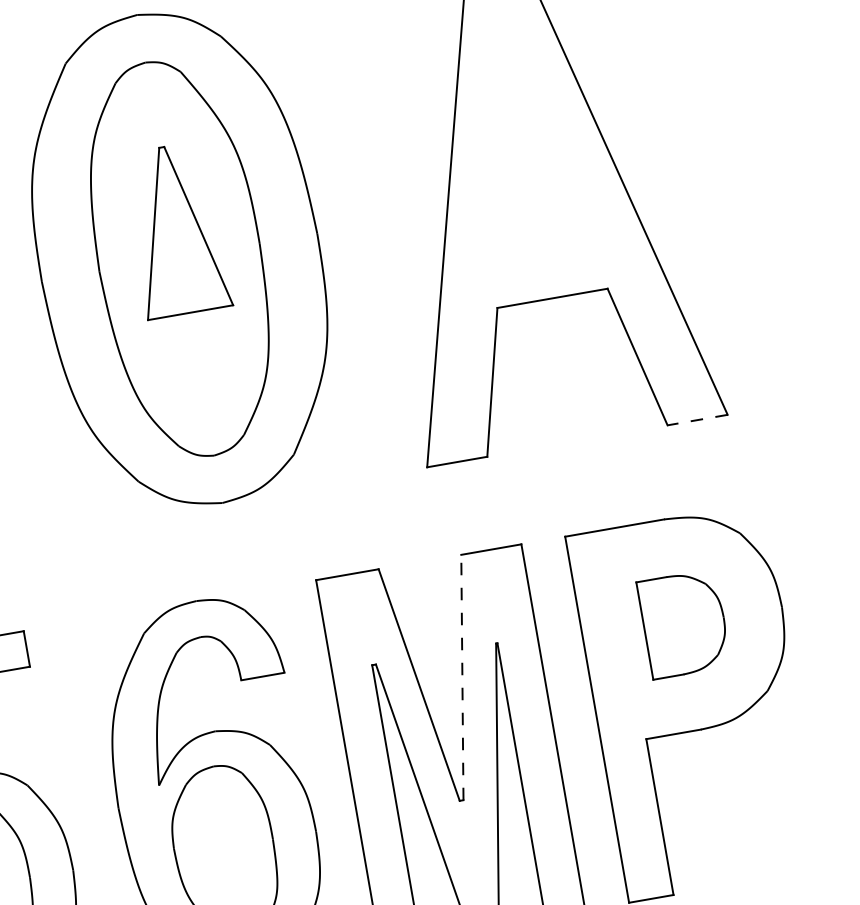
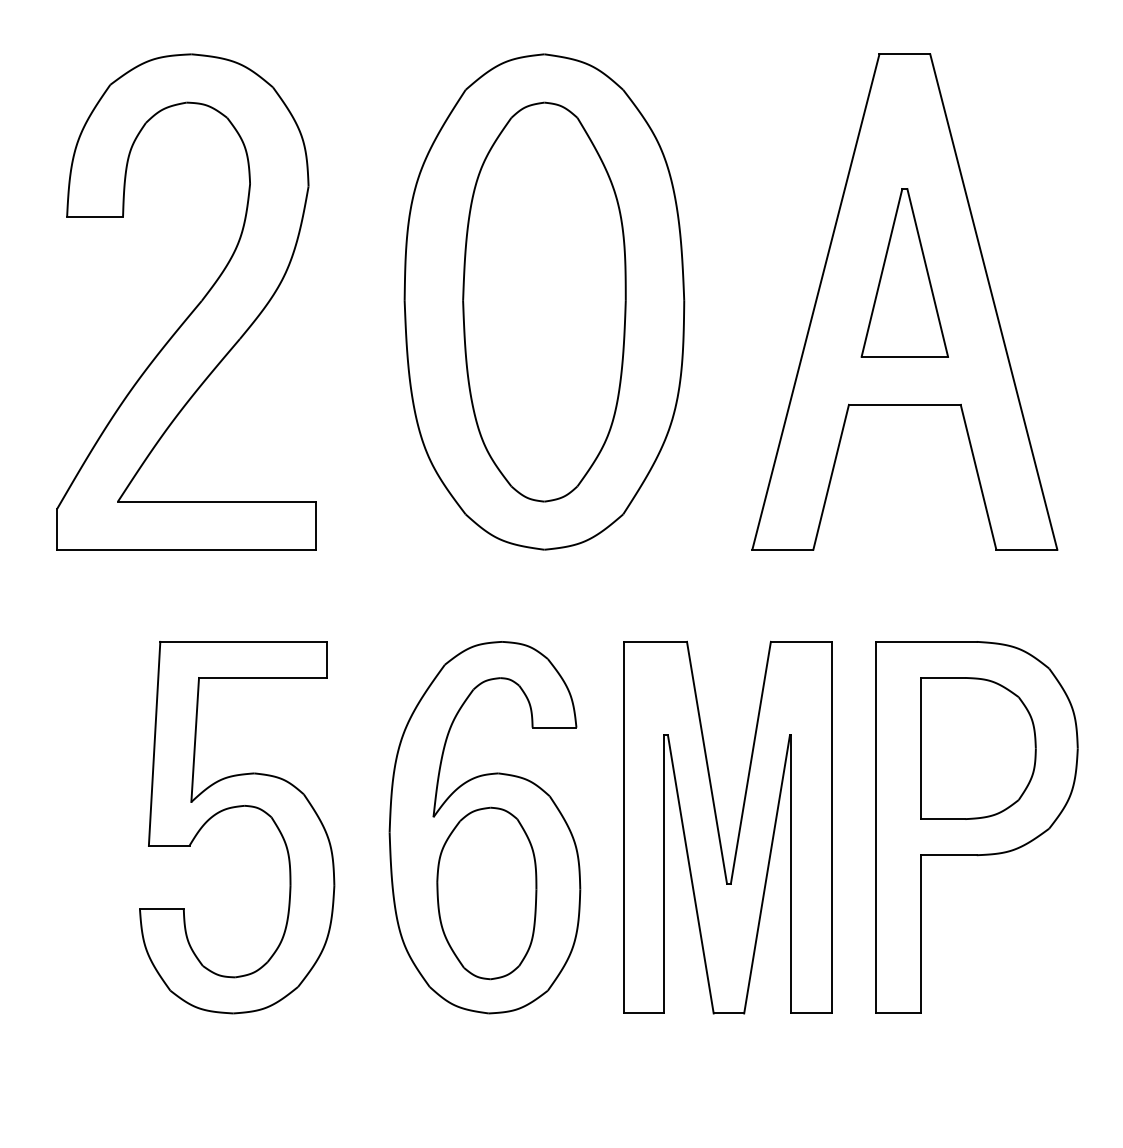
part: (175, 229) -> (904, 272), moved
line: (697, 419) -> (1026, 549), dashed -> solid
part: (684, 624) -> (978, 748), size x1.43
line: (461, 677) -> (750, 762), dashed -> solid

